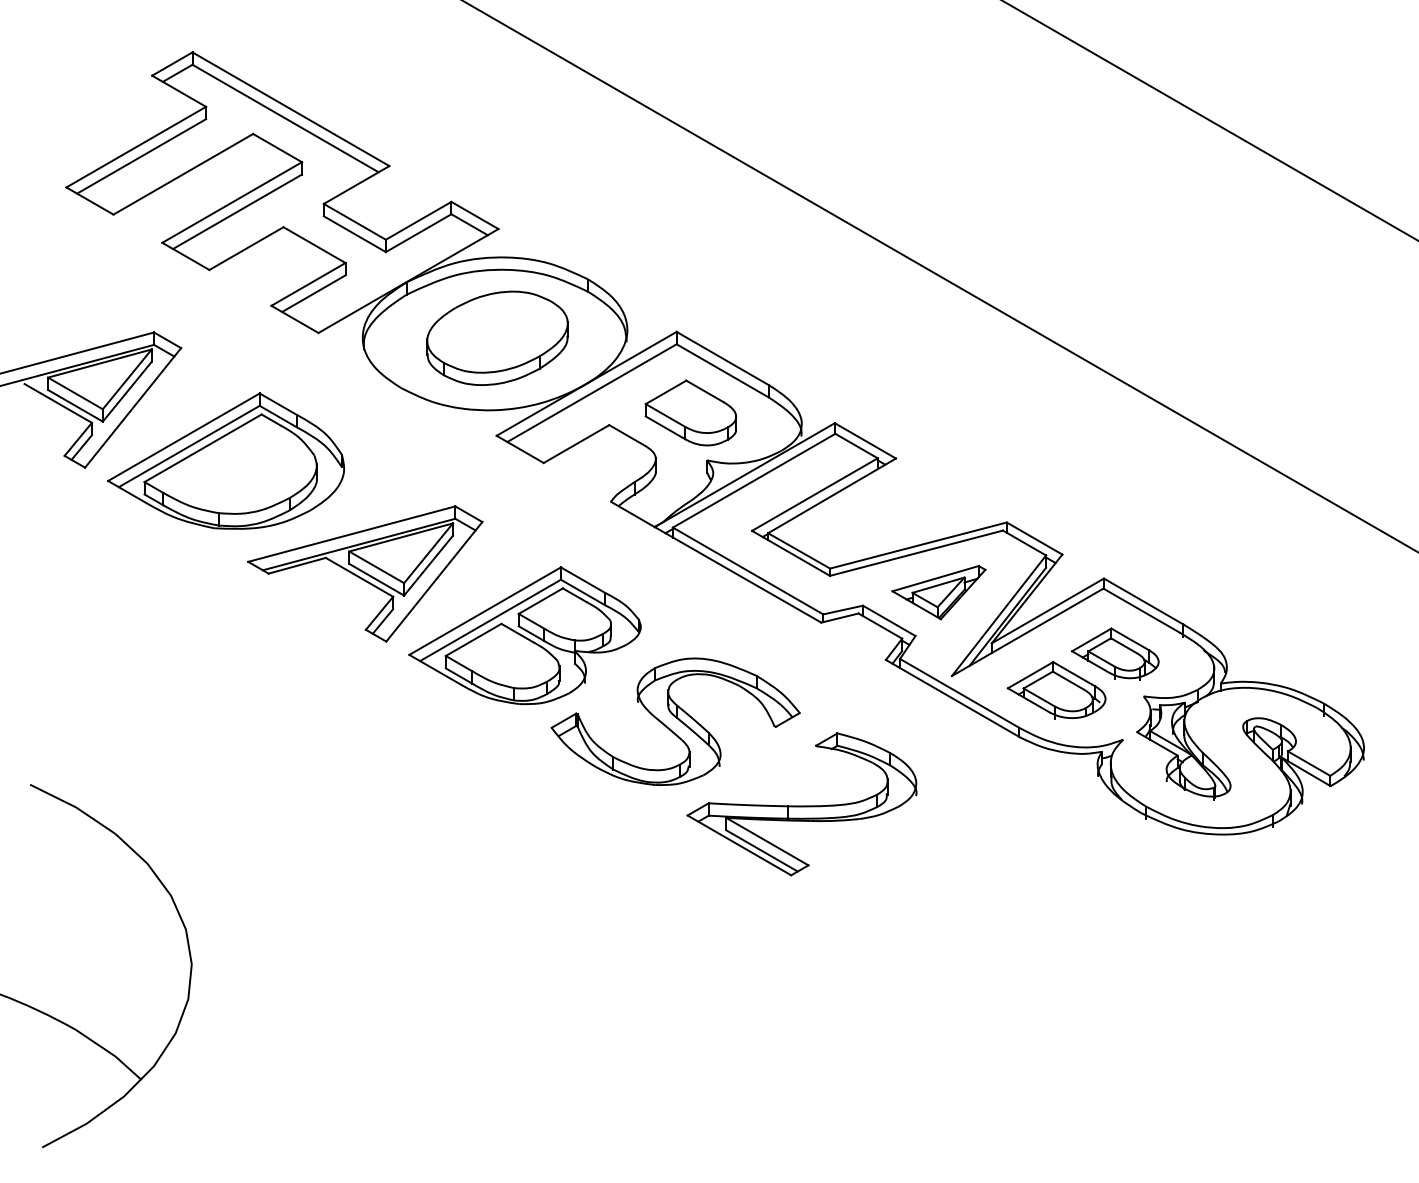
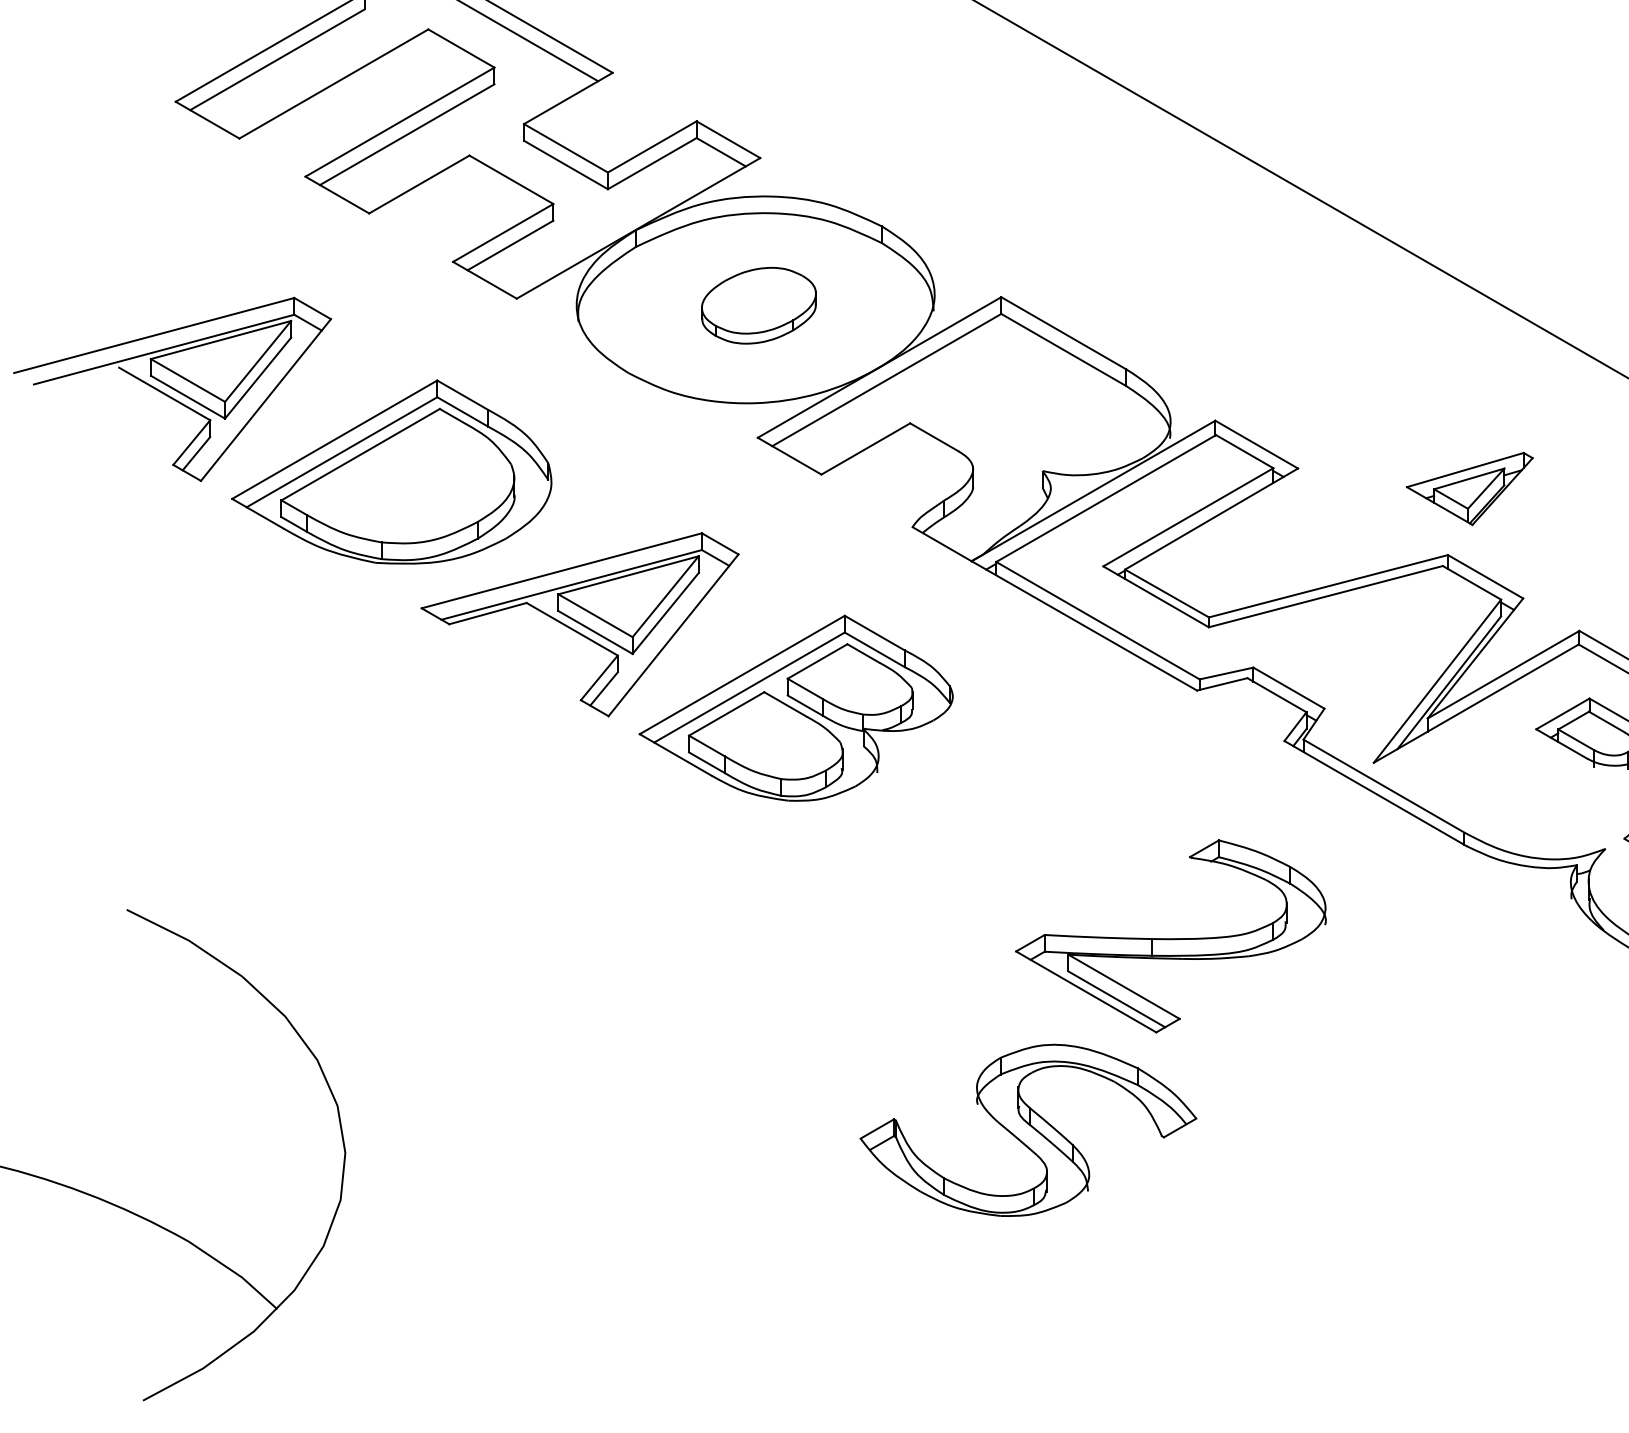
part: (497, 337) -> (758, 304), size x0.6
part: (690, 412) -> (1020, 406), removed
part: (938, 592) -> (1469, 488), moved
part: (1056, 690) -> (1515, 782), removed
part: (675, 721) -> (1028, 1130), moved

